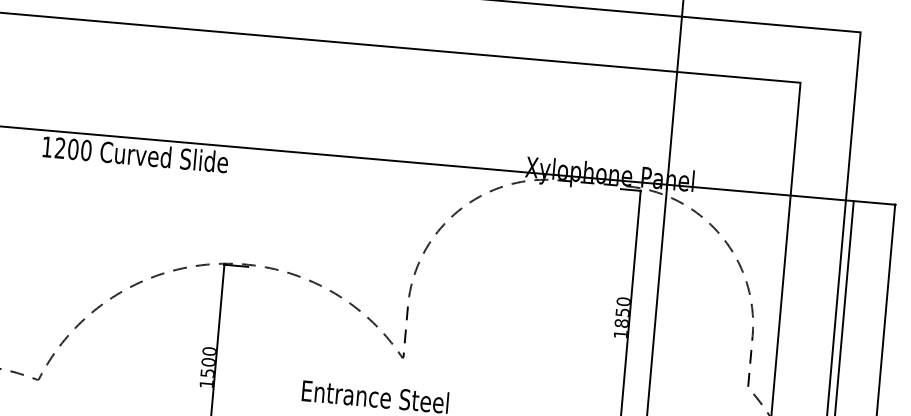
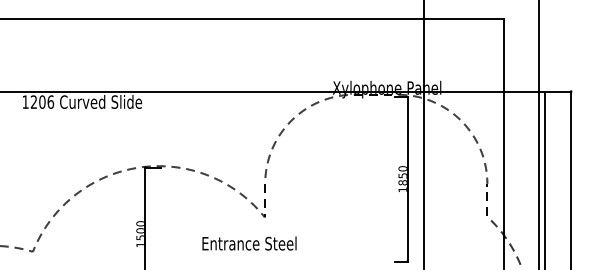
text: (86, 149) -> (50, 101), 1200 -> 1206

